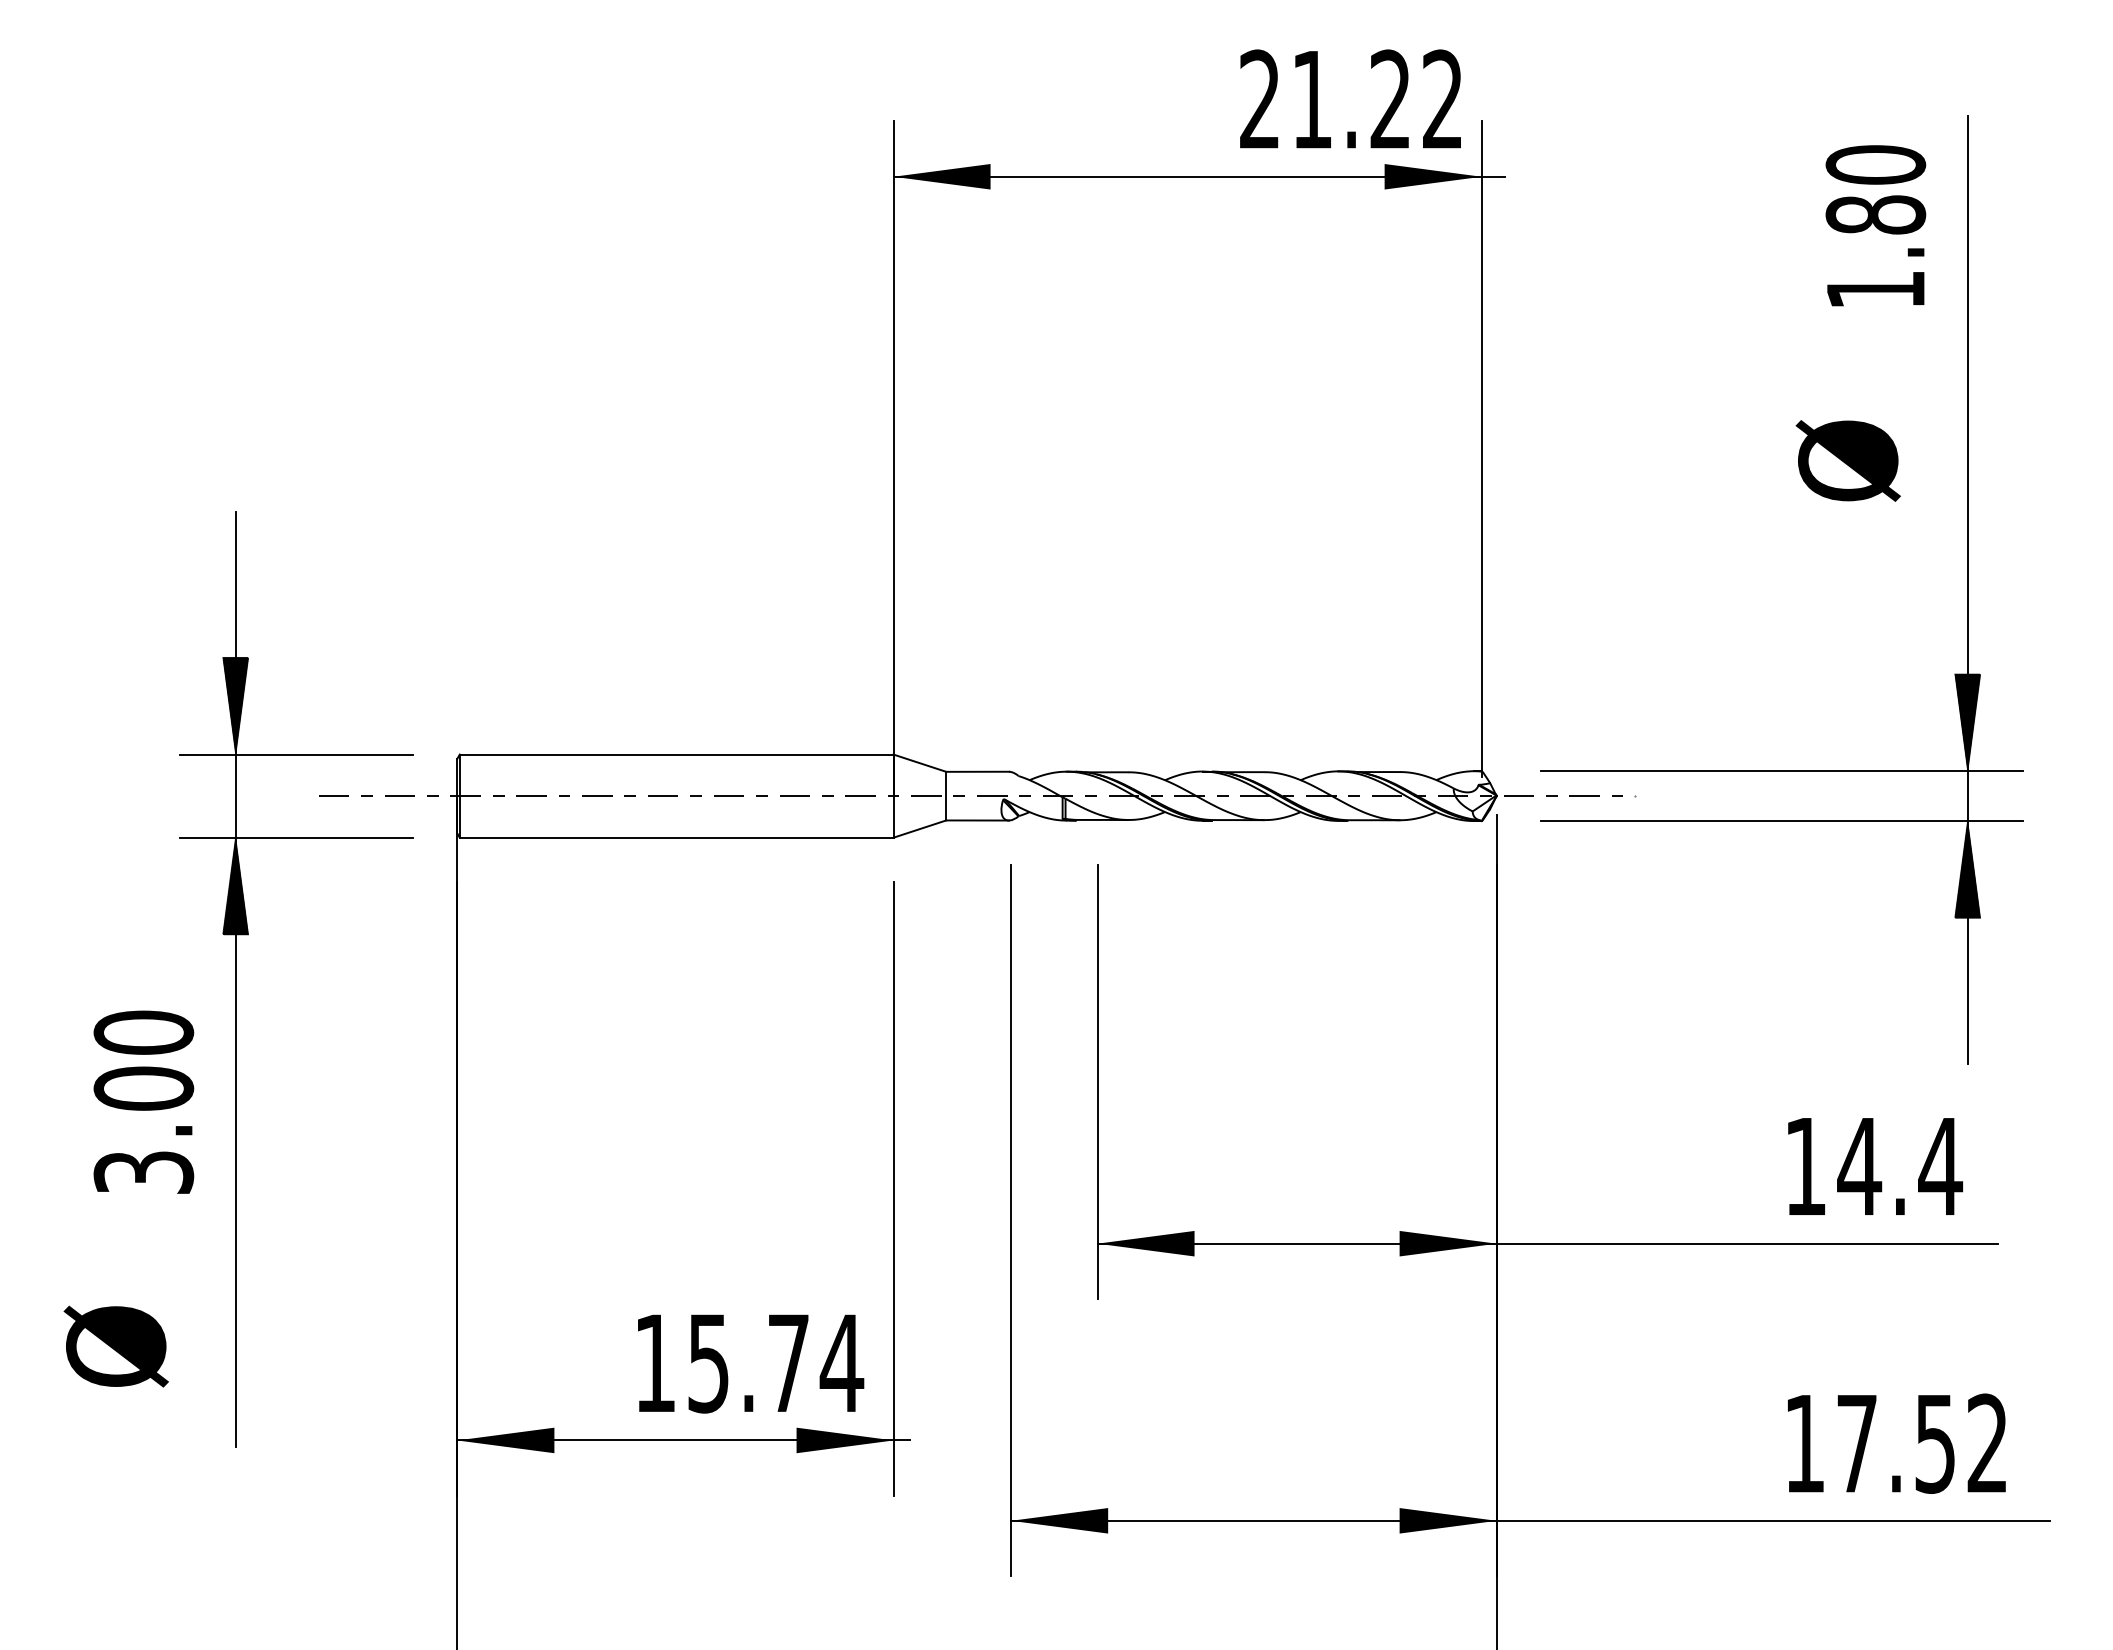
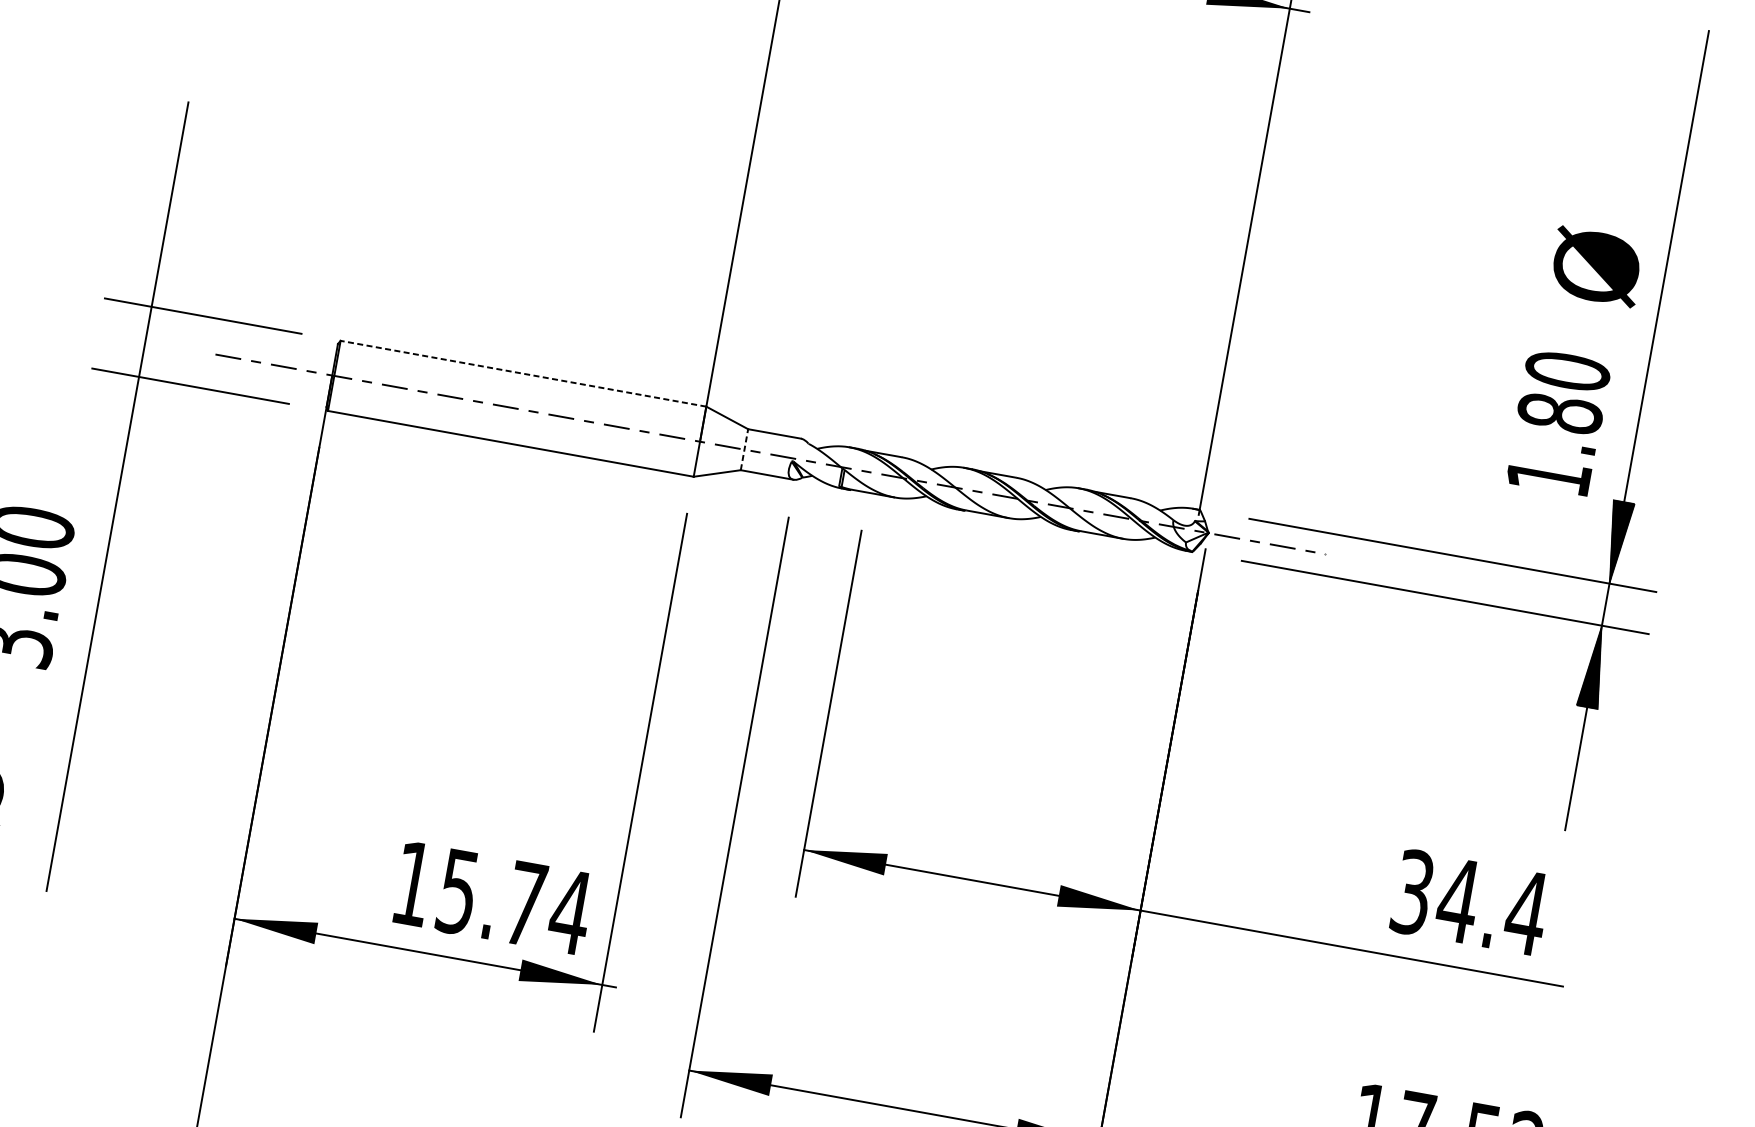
text: (1875, 225) -> (1558, 422), moved
text: (1847, 460) -> (1595, 266), moved
hatch: (235, 705) -> (158, 265), removed
line: (676, 754) -> (523, 373), solid -> dashed
line: (946, 795) -> (744, 449), solid -> dashed
hatch: (235, 886) -> (131, 418), removed
text: (1805, 1166) -> (1412, 892), 14.4 -> 34.4

